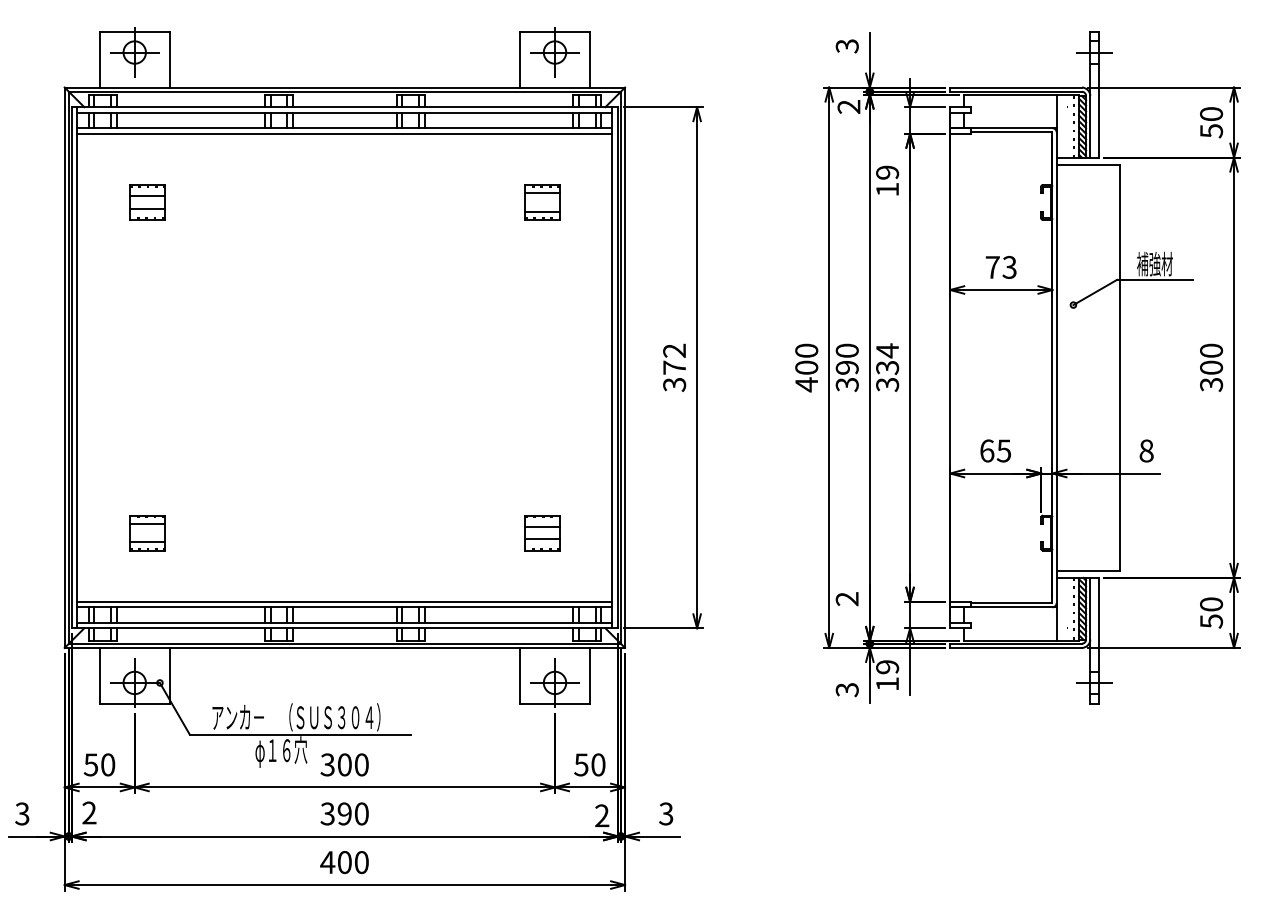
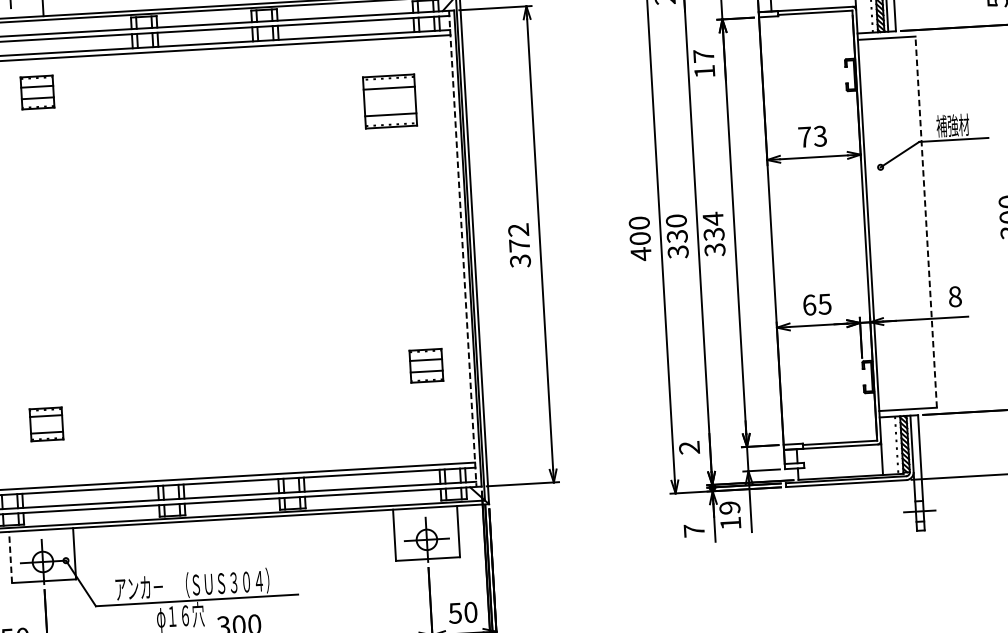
text: (887, 172) -> (703, 55), 19 -> 17
part: (147, 202) -> (37, 92), moved
part: (542, 202) -> (390, 101), size x1.6
line: (612, 367) -> (462, 248), solid -> dashed
line: (1119, 367) -> (926, 221), solid -> dashed
text: (847, 368) -> (677, 237), 390 -> 330
part: (542, 533) -> (426, 366), moved
line: (99, 675) -> (10, 557), solid -> dashed
text: (846, 689) -> (693, 530), 3 -> 7

